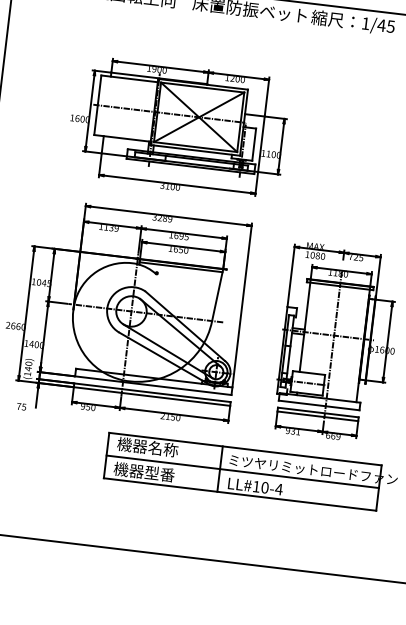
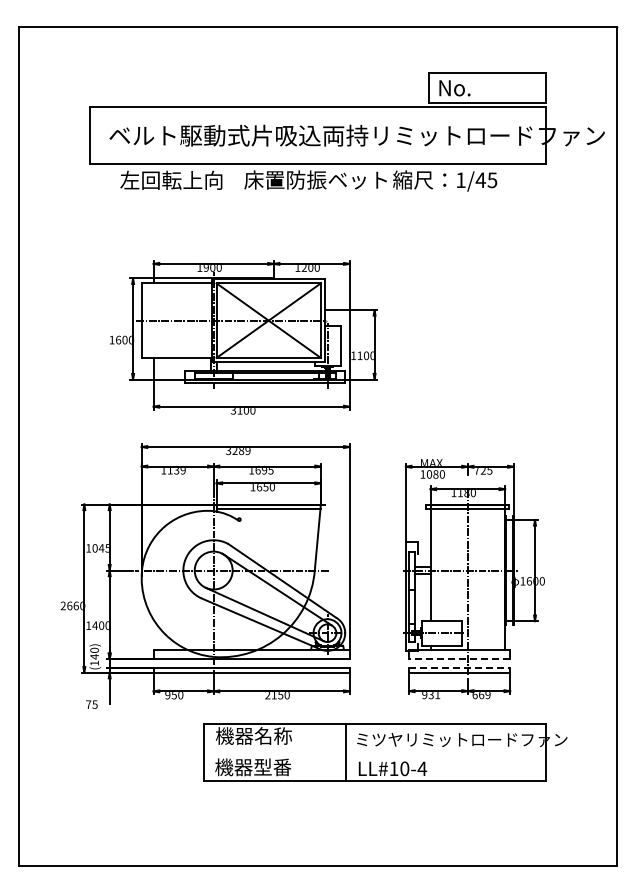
line: (319, 405) -> (459, 659), solid -> dashed
line: (318, 412) -> (459, 667), solid -> dashed
line: (242, 471) -> (374, 752), removed

